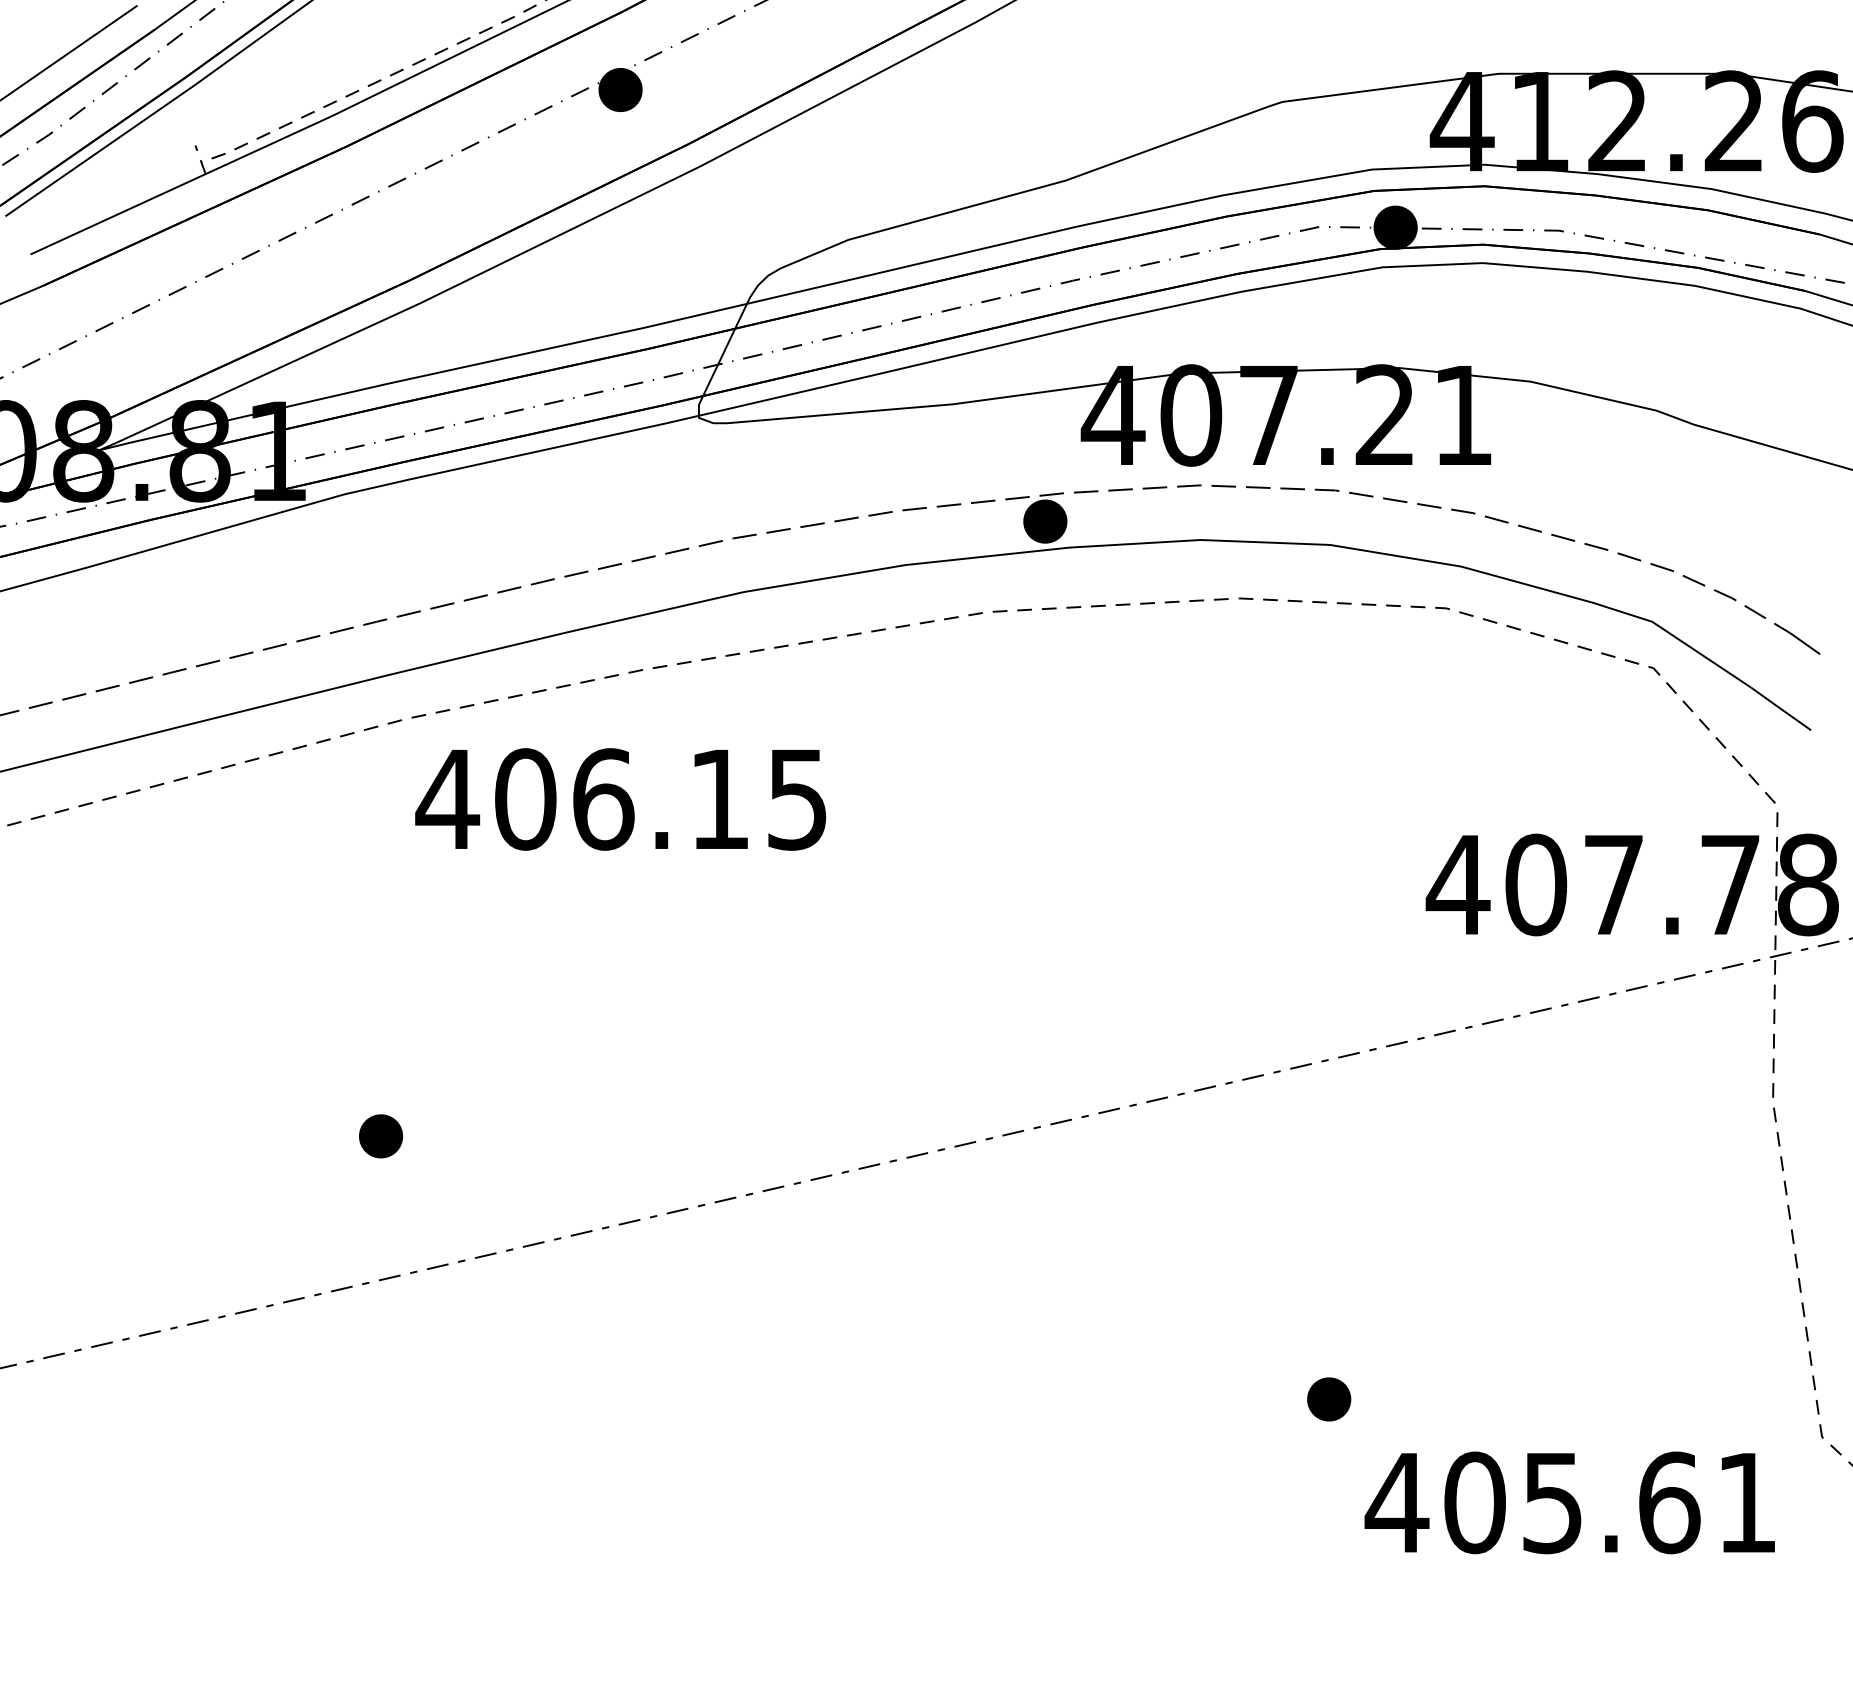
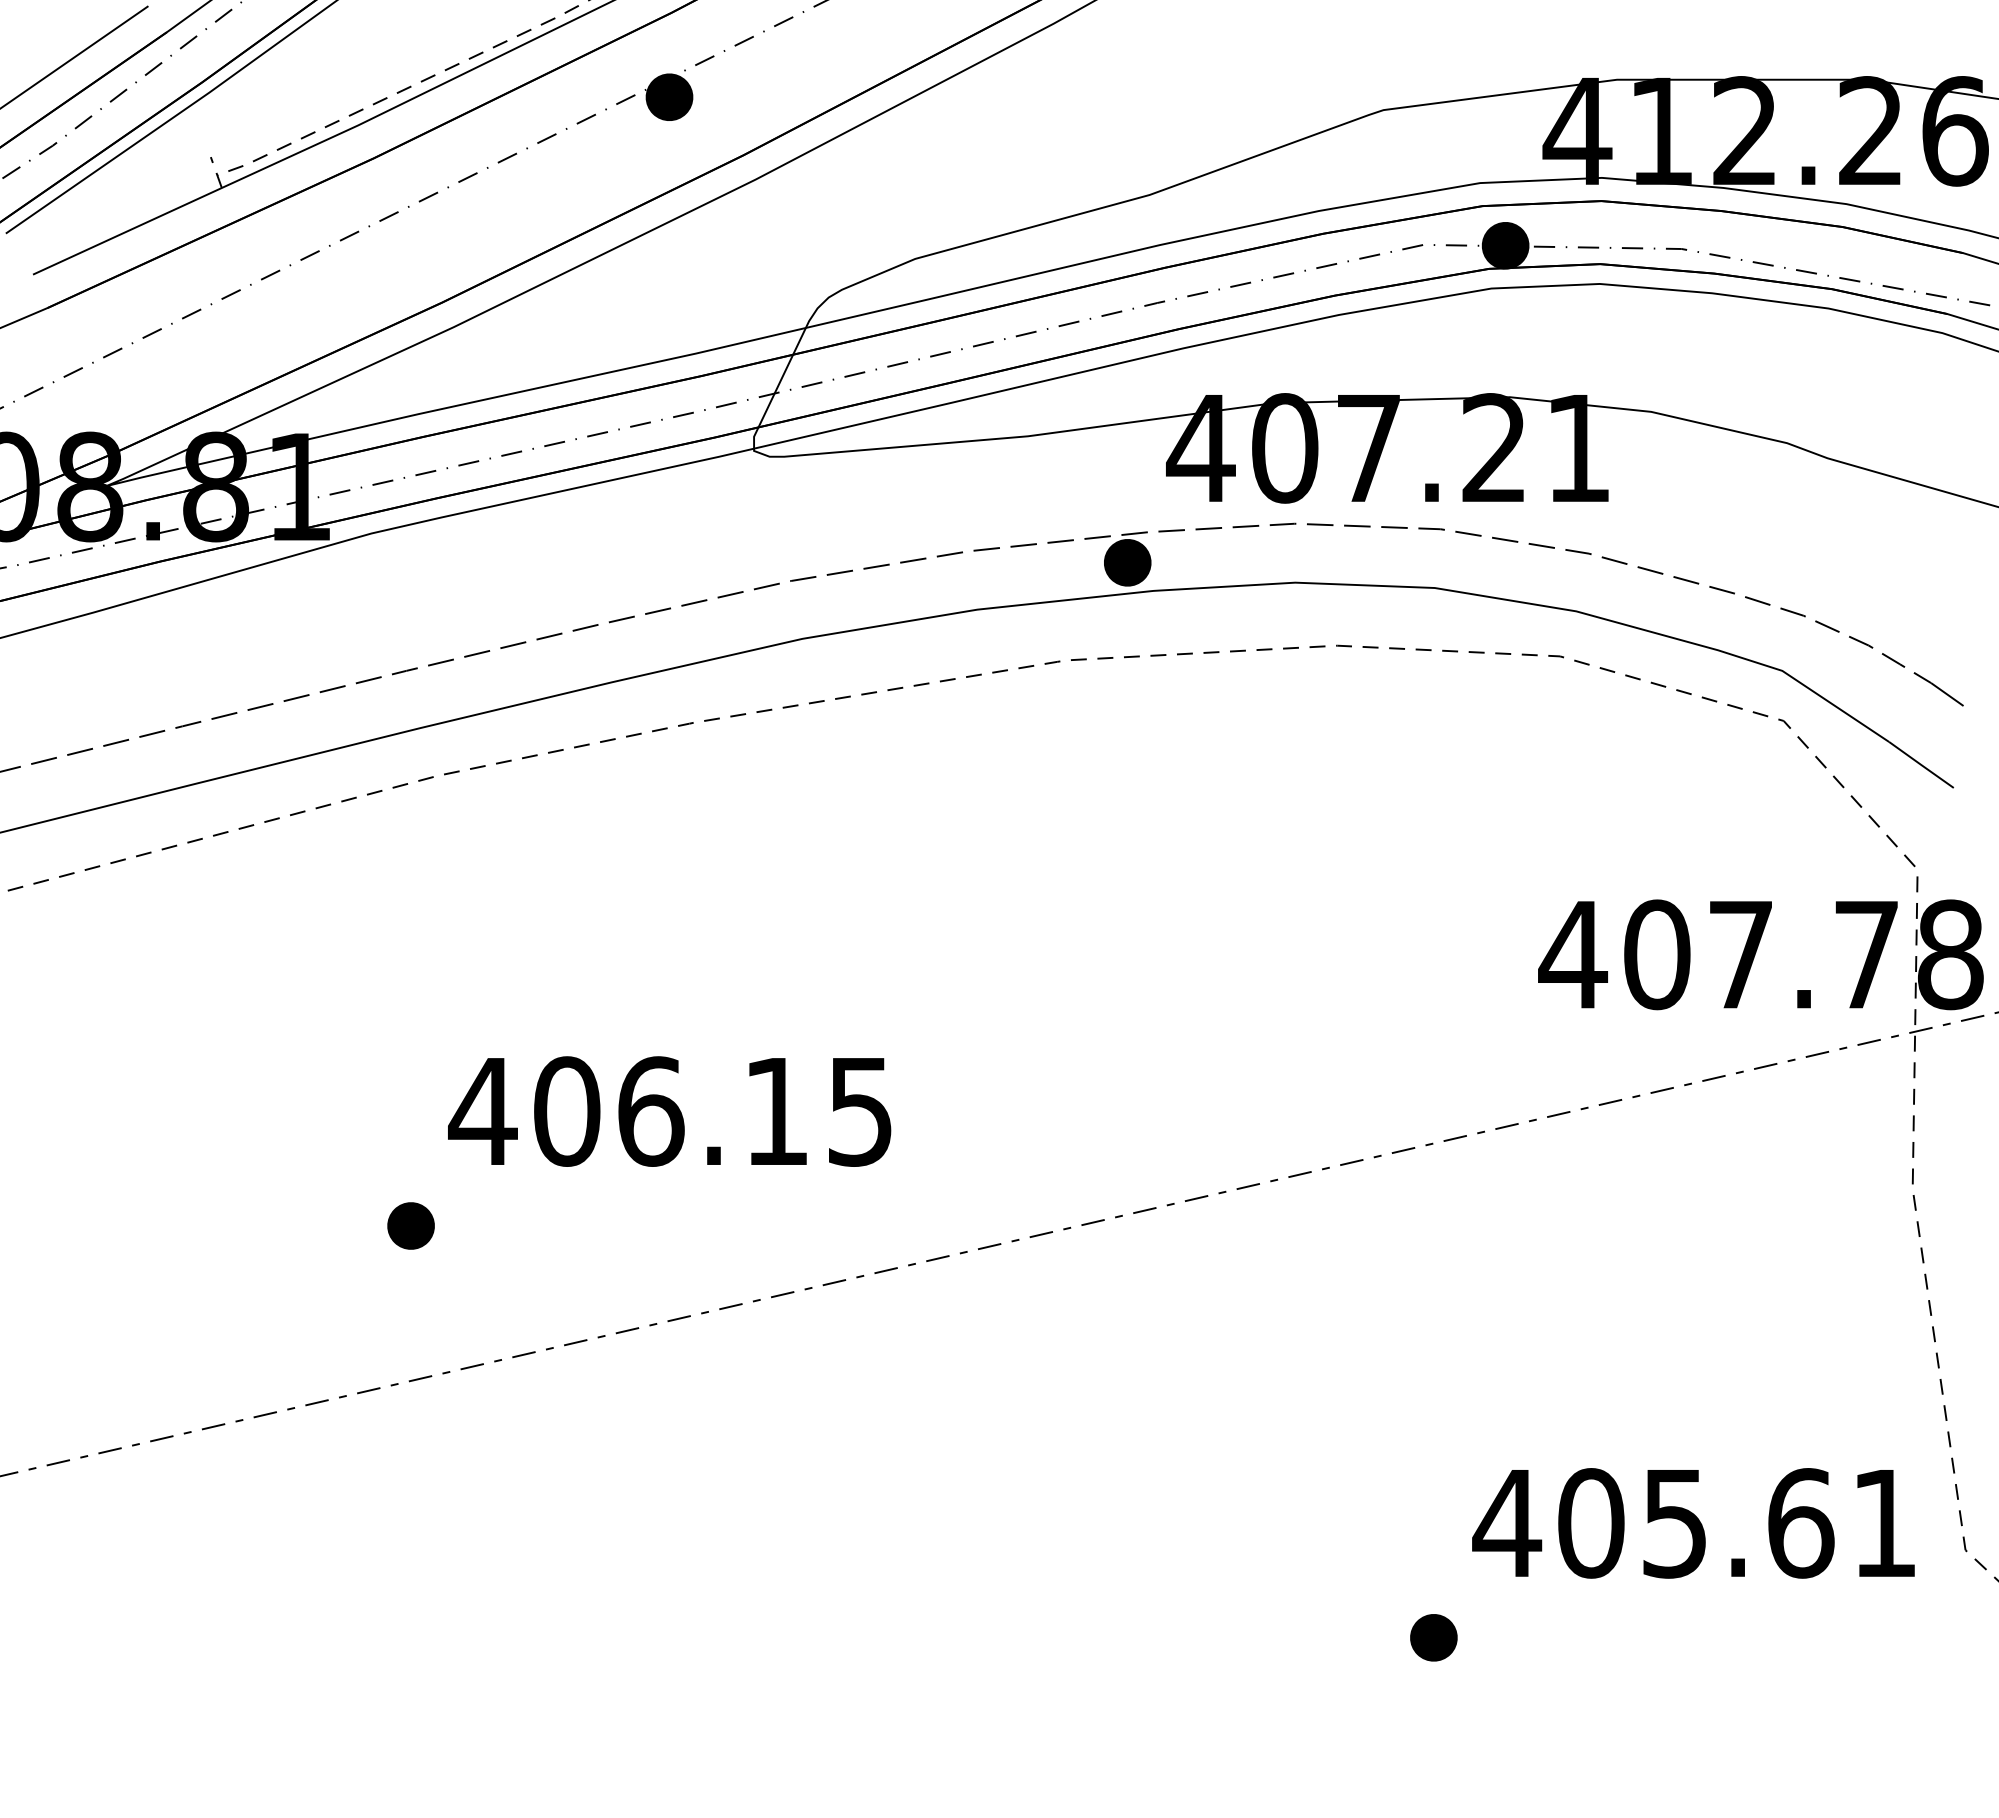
text: (620, 799) -> (669, 1111), moved
part: (1328, 1399) -> (1433, 1637), moved
text: (1569, 1502) -> (1693, 1523), moved

